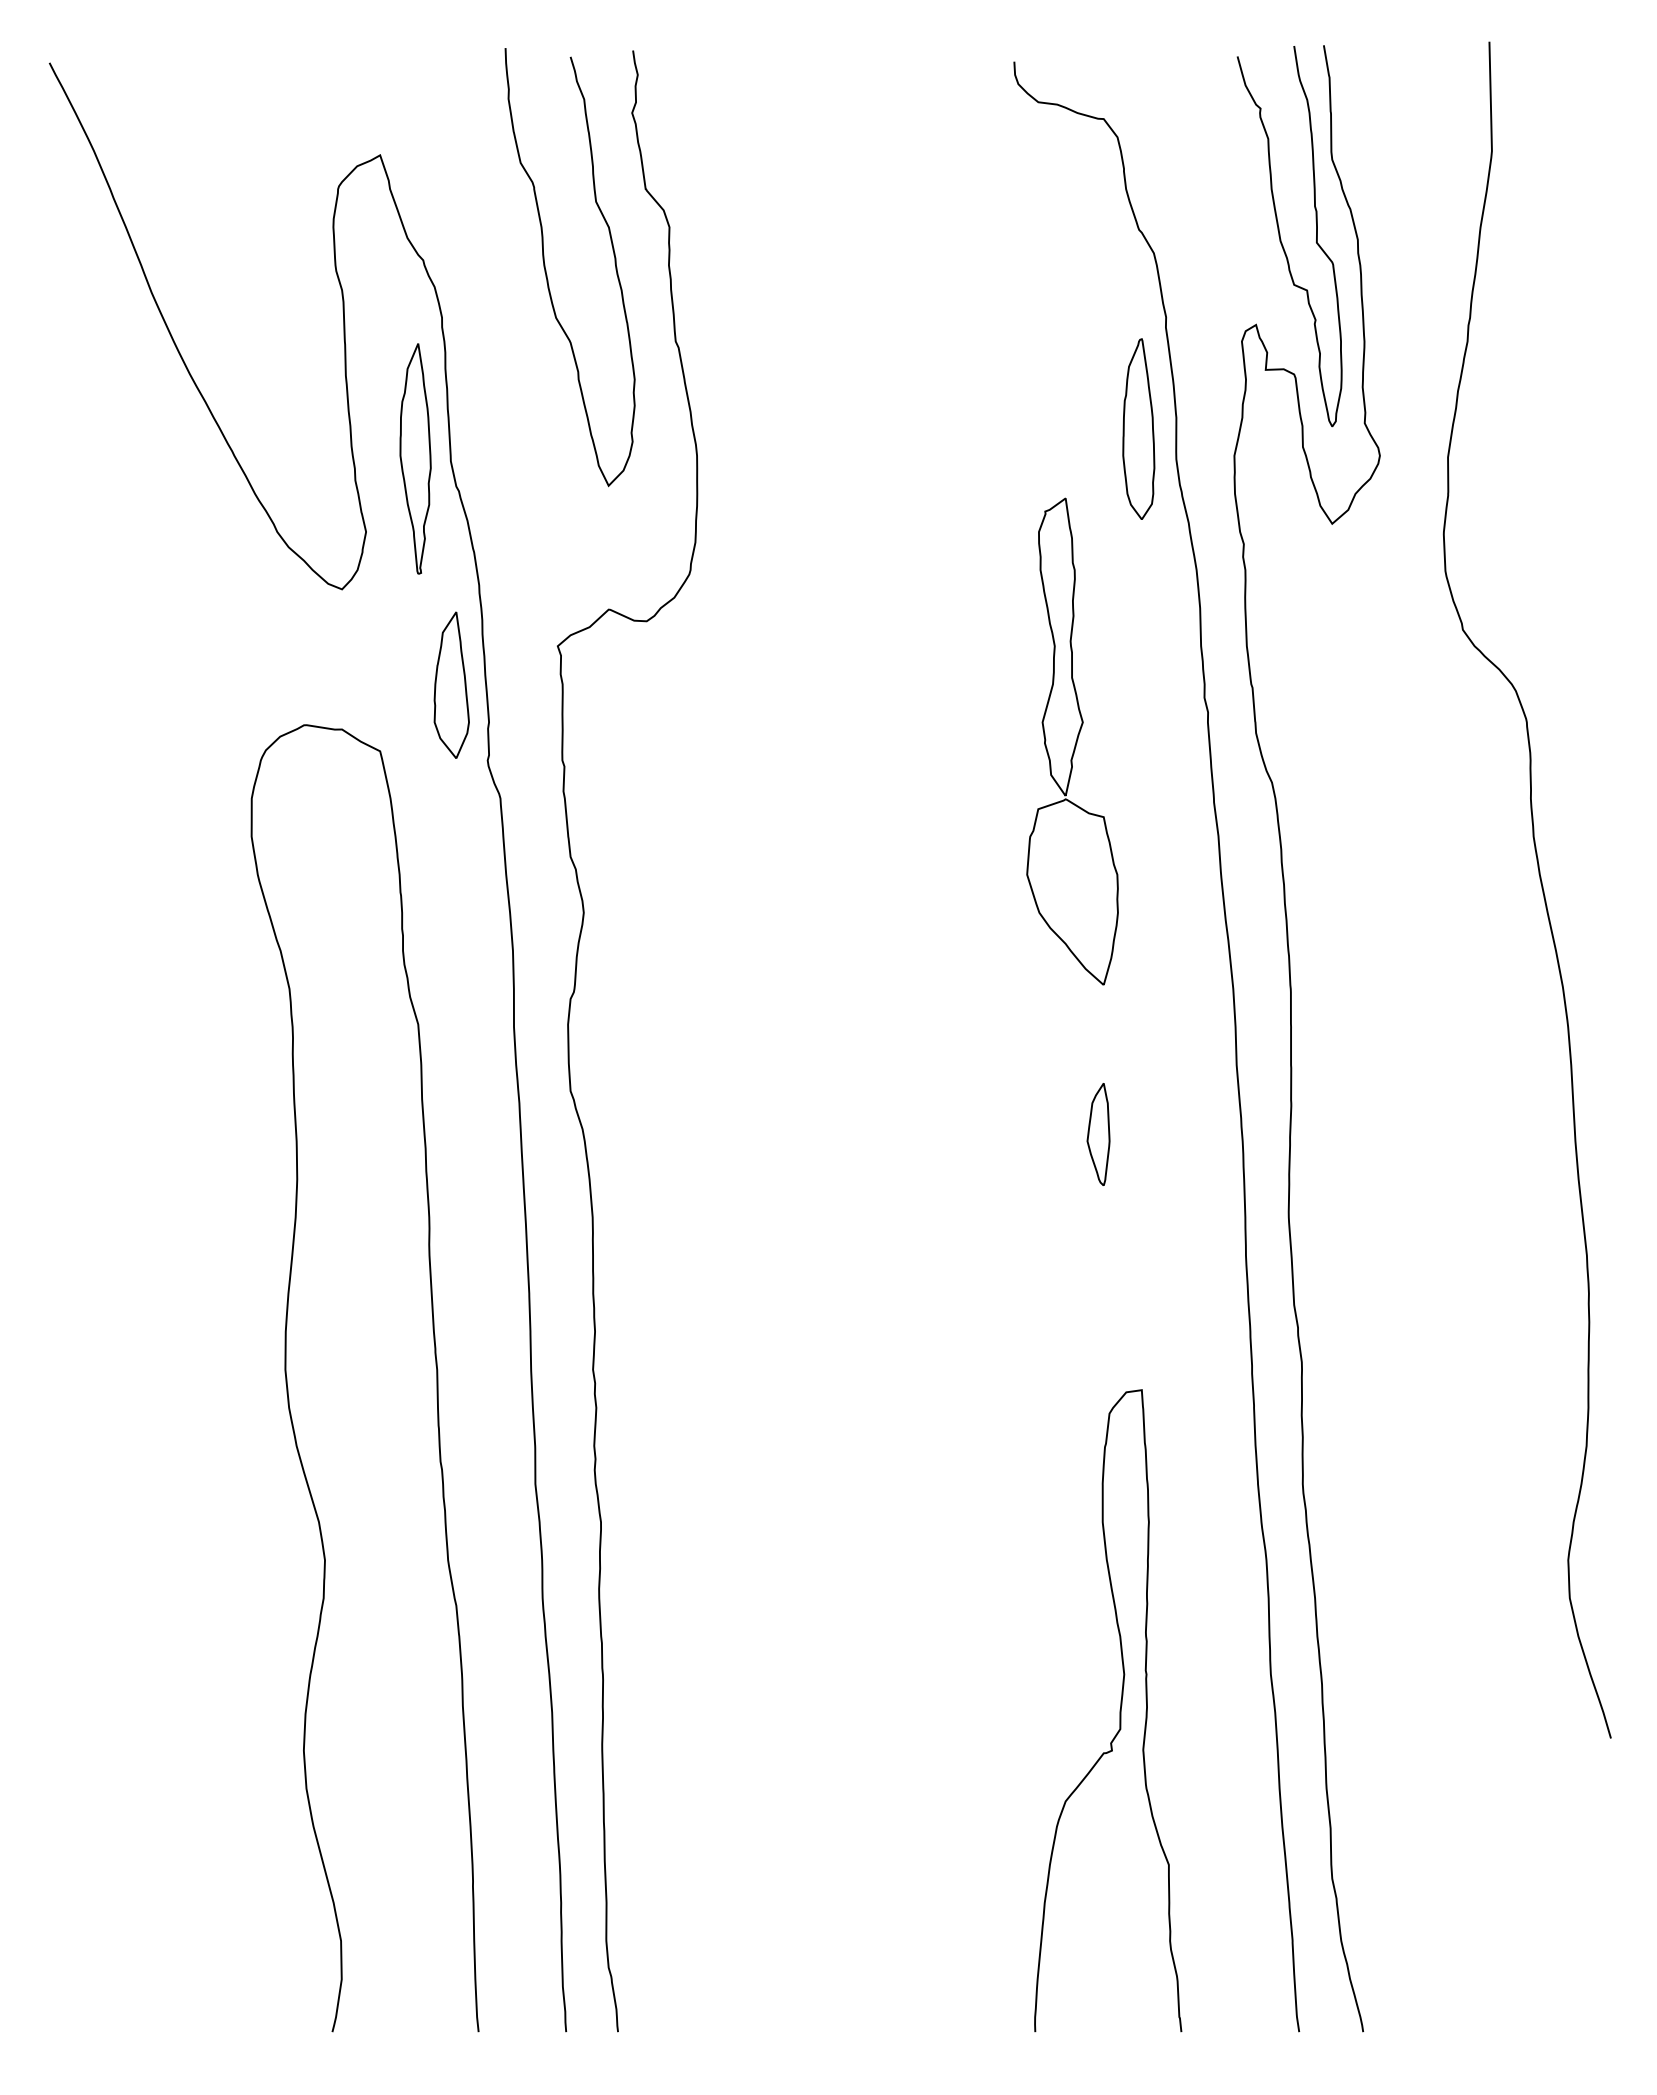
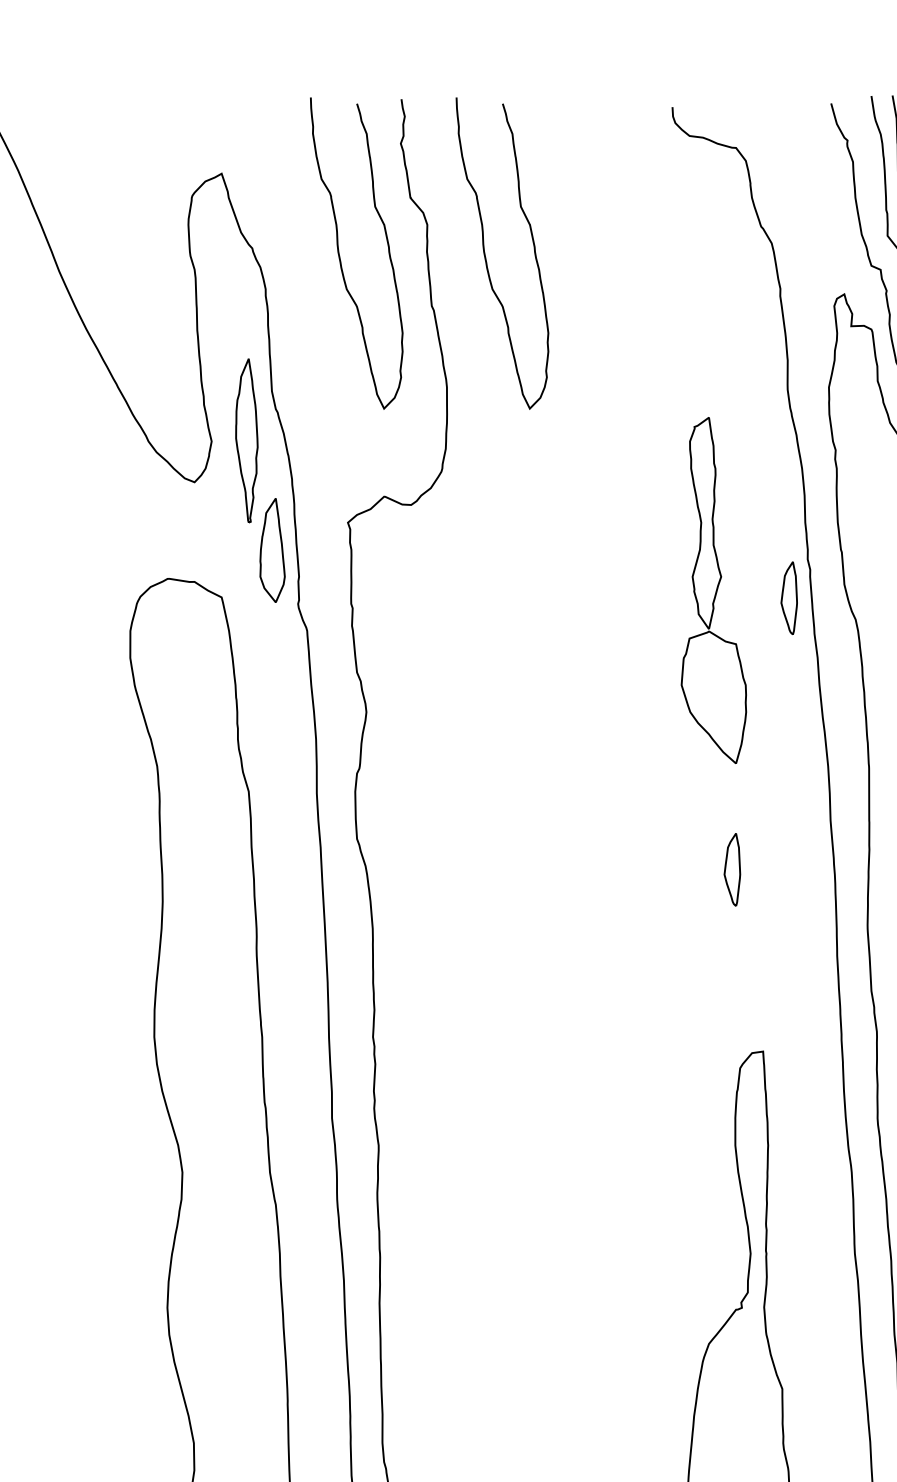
curve: (751, 269) -> (485, 254), added
part: (1138, 428) -> (760, 367), removed
part: (415, 458) -> (246, 440), moved
part: (1178, 752) -> (789, 598), added

